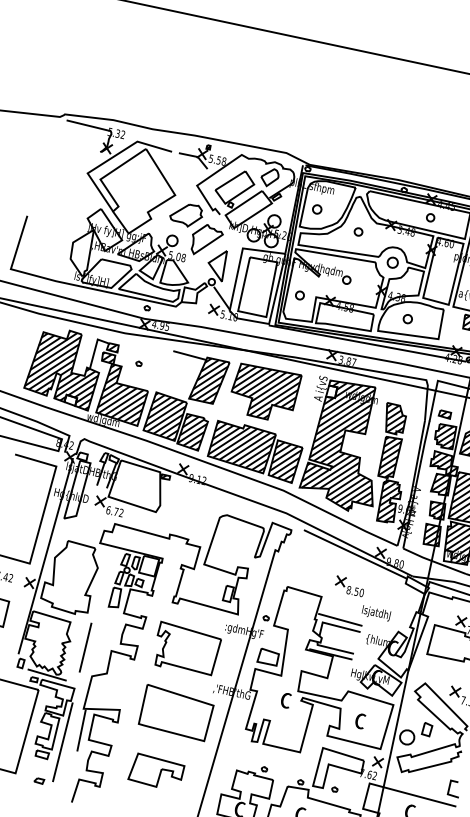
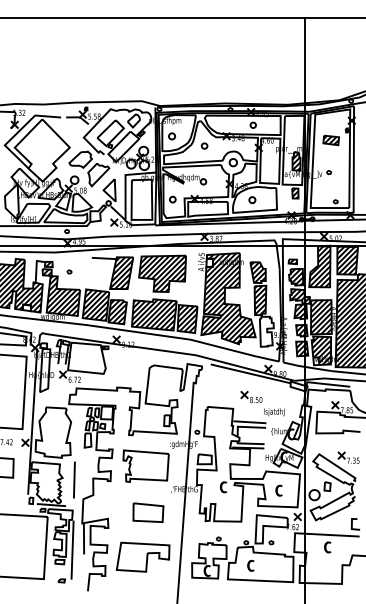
hatch: (389, 501) -> (266, 331), removed
part: (176, 713) -> (148, 512), size x0.6
part: (155, 771) -> (142, 556), size x1.4

